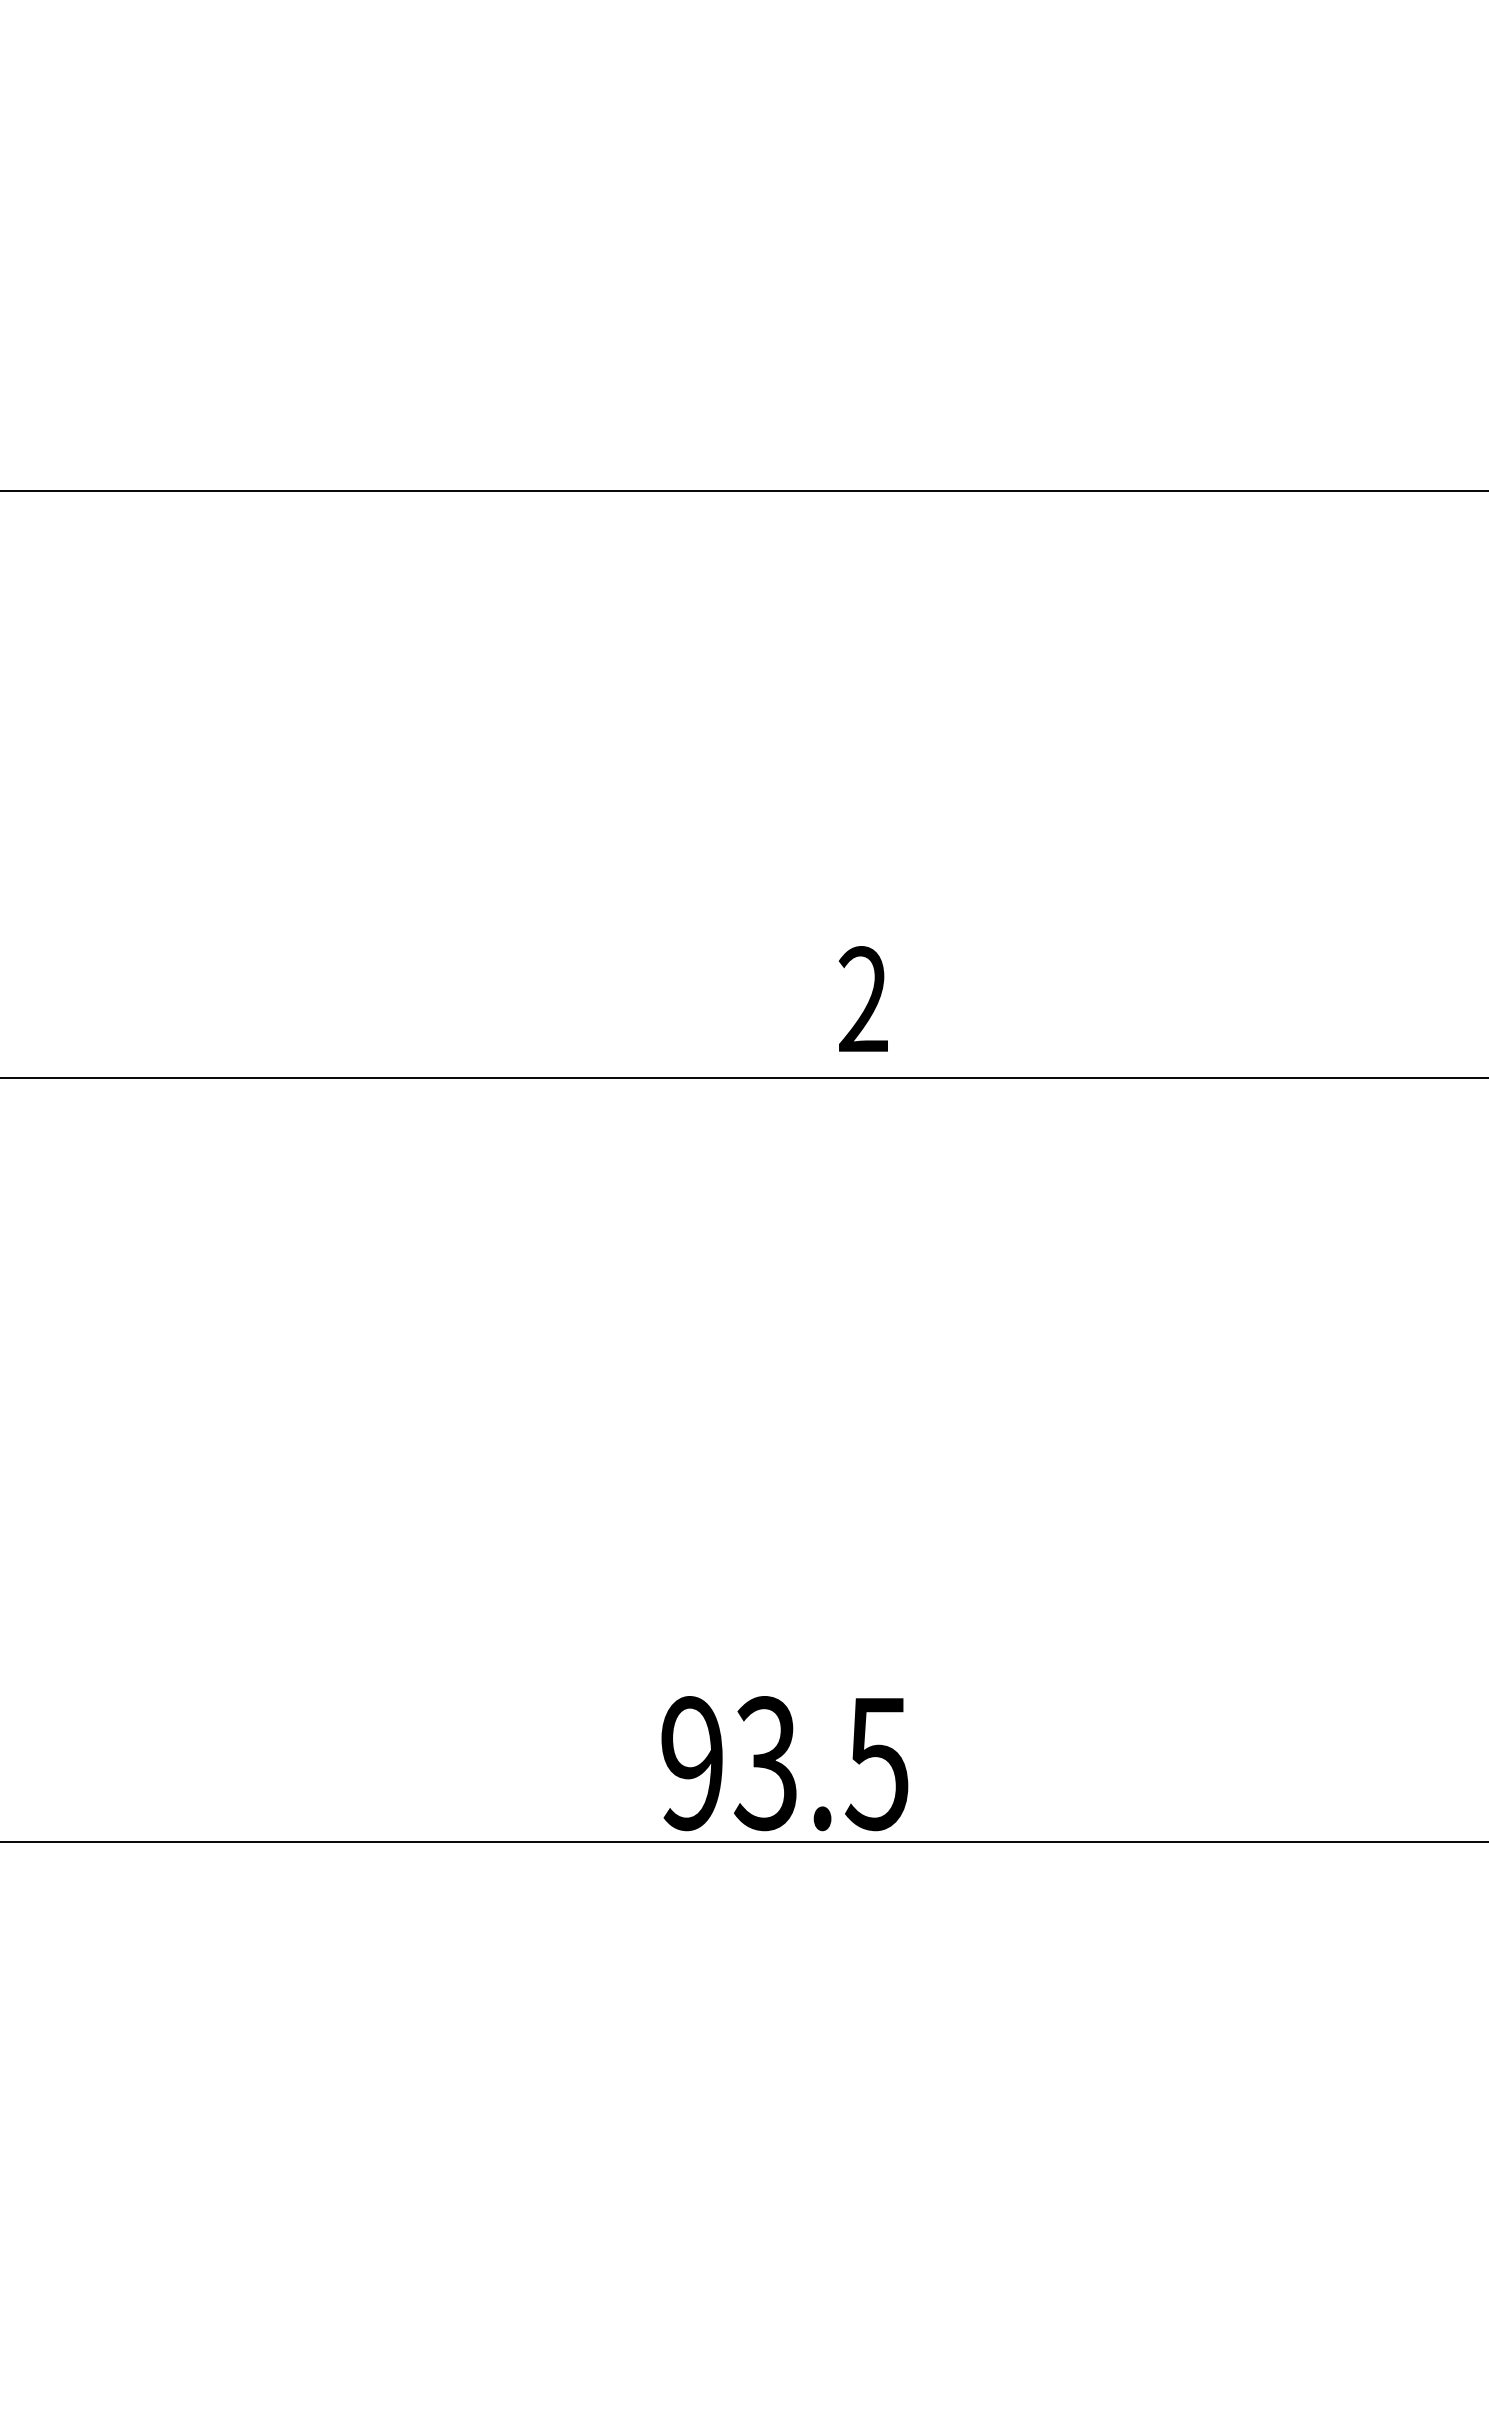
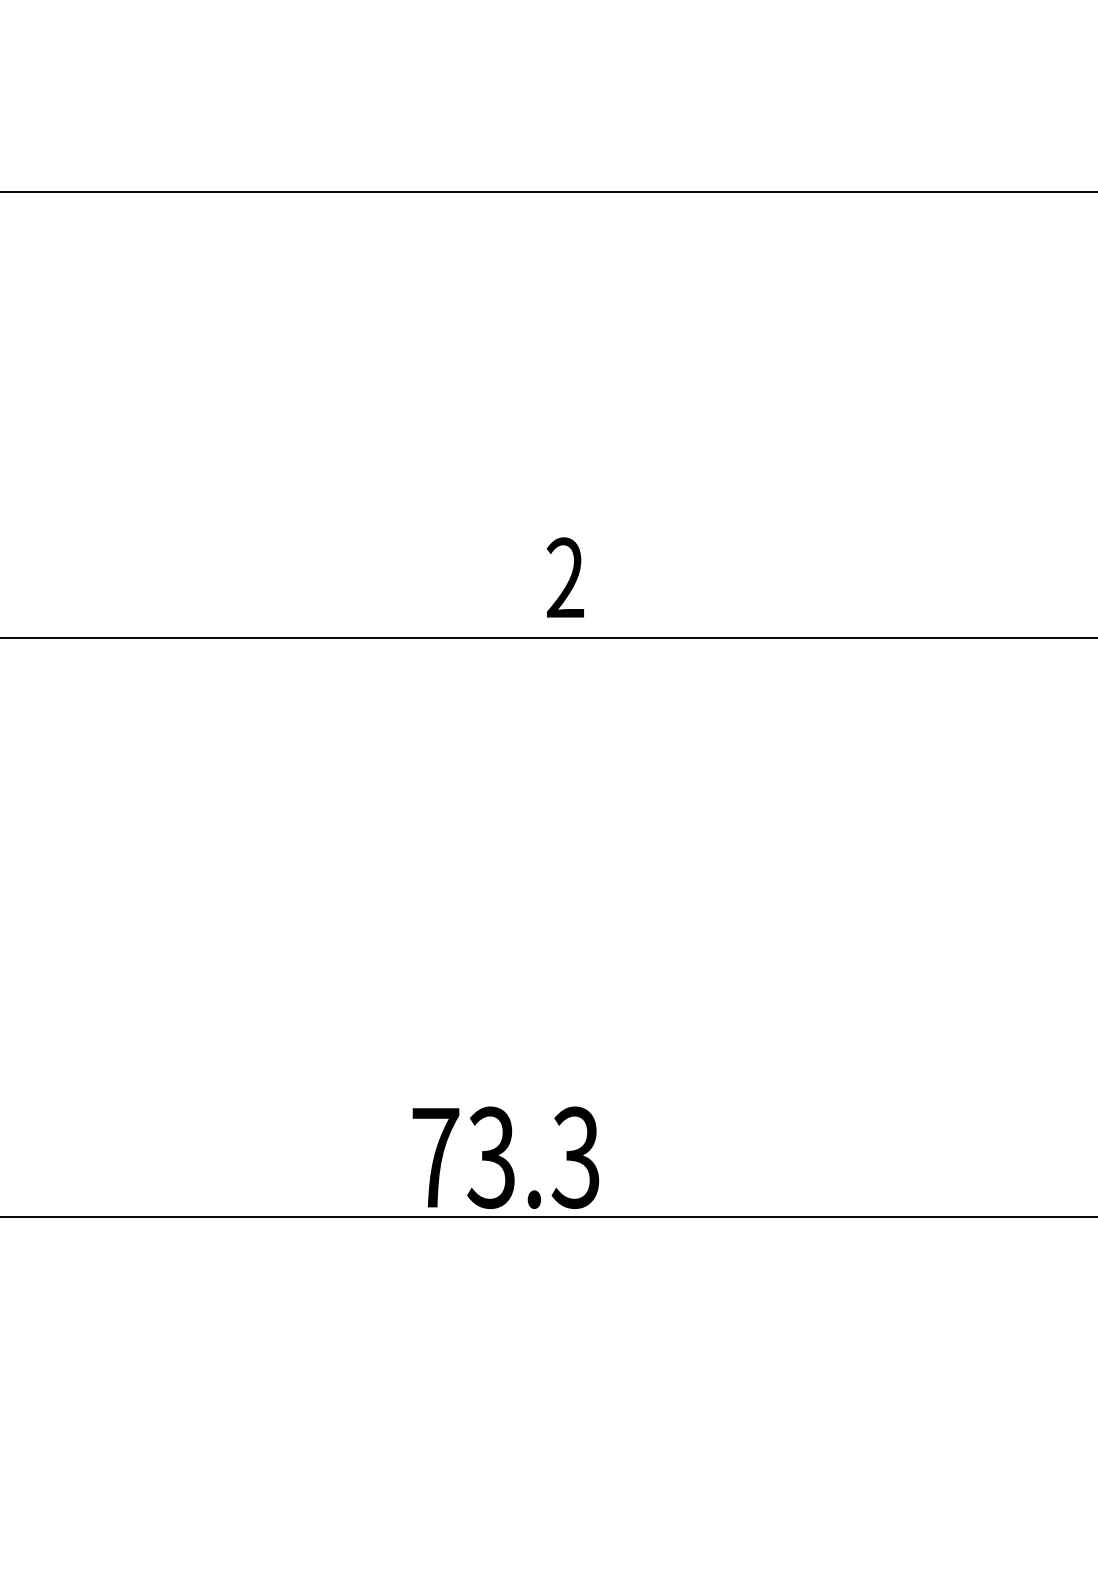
text: (784, 1763) -> (505, 1157), 93.5 -> 73.3

